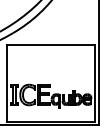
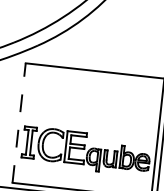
line: (6, 82) -> (19, 121), solid -> dashed

